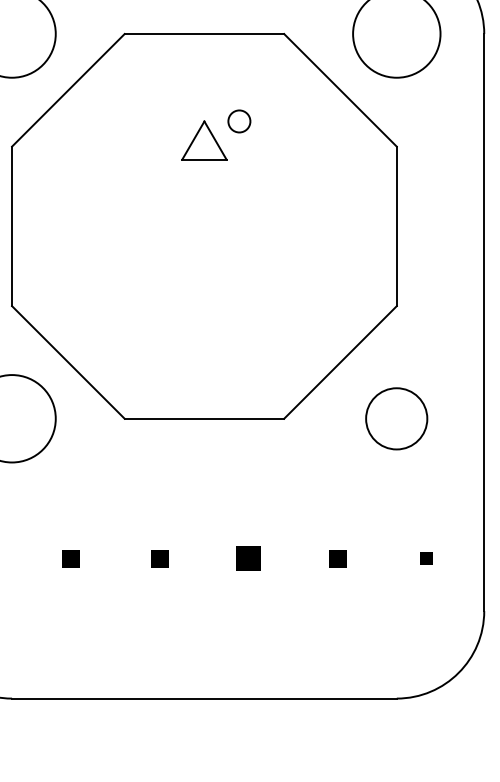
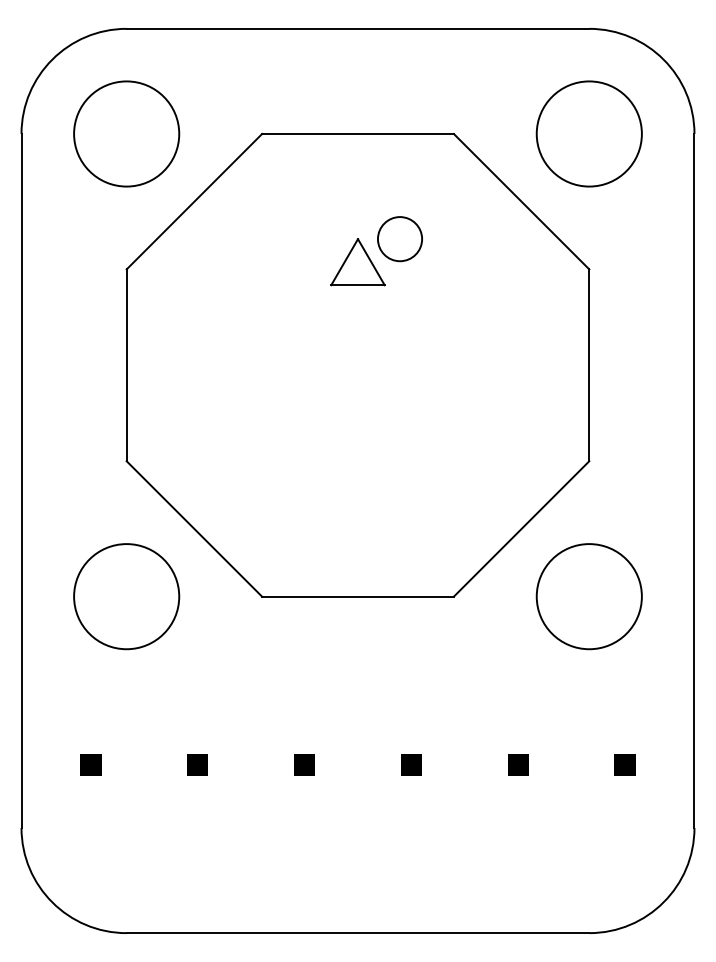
circle: (238, 121) -> (399, 239), size x1.67
circle: (396, 418) -> (588, 596), size x1.43
part: (248, 558) -> (411, 764), size x0.71
part: (426, 558) -> (624, 764), size x1.43

